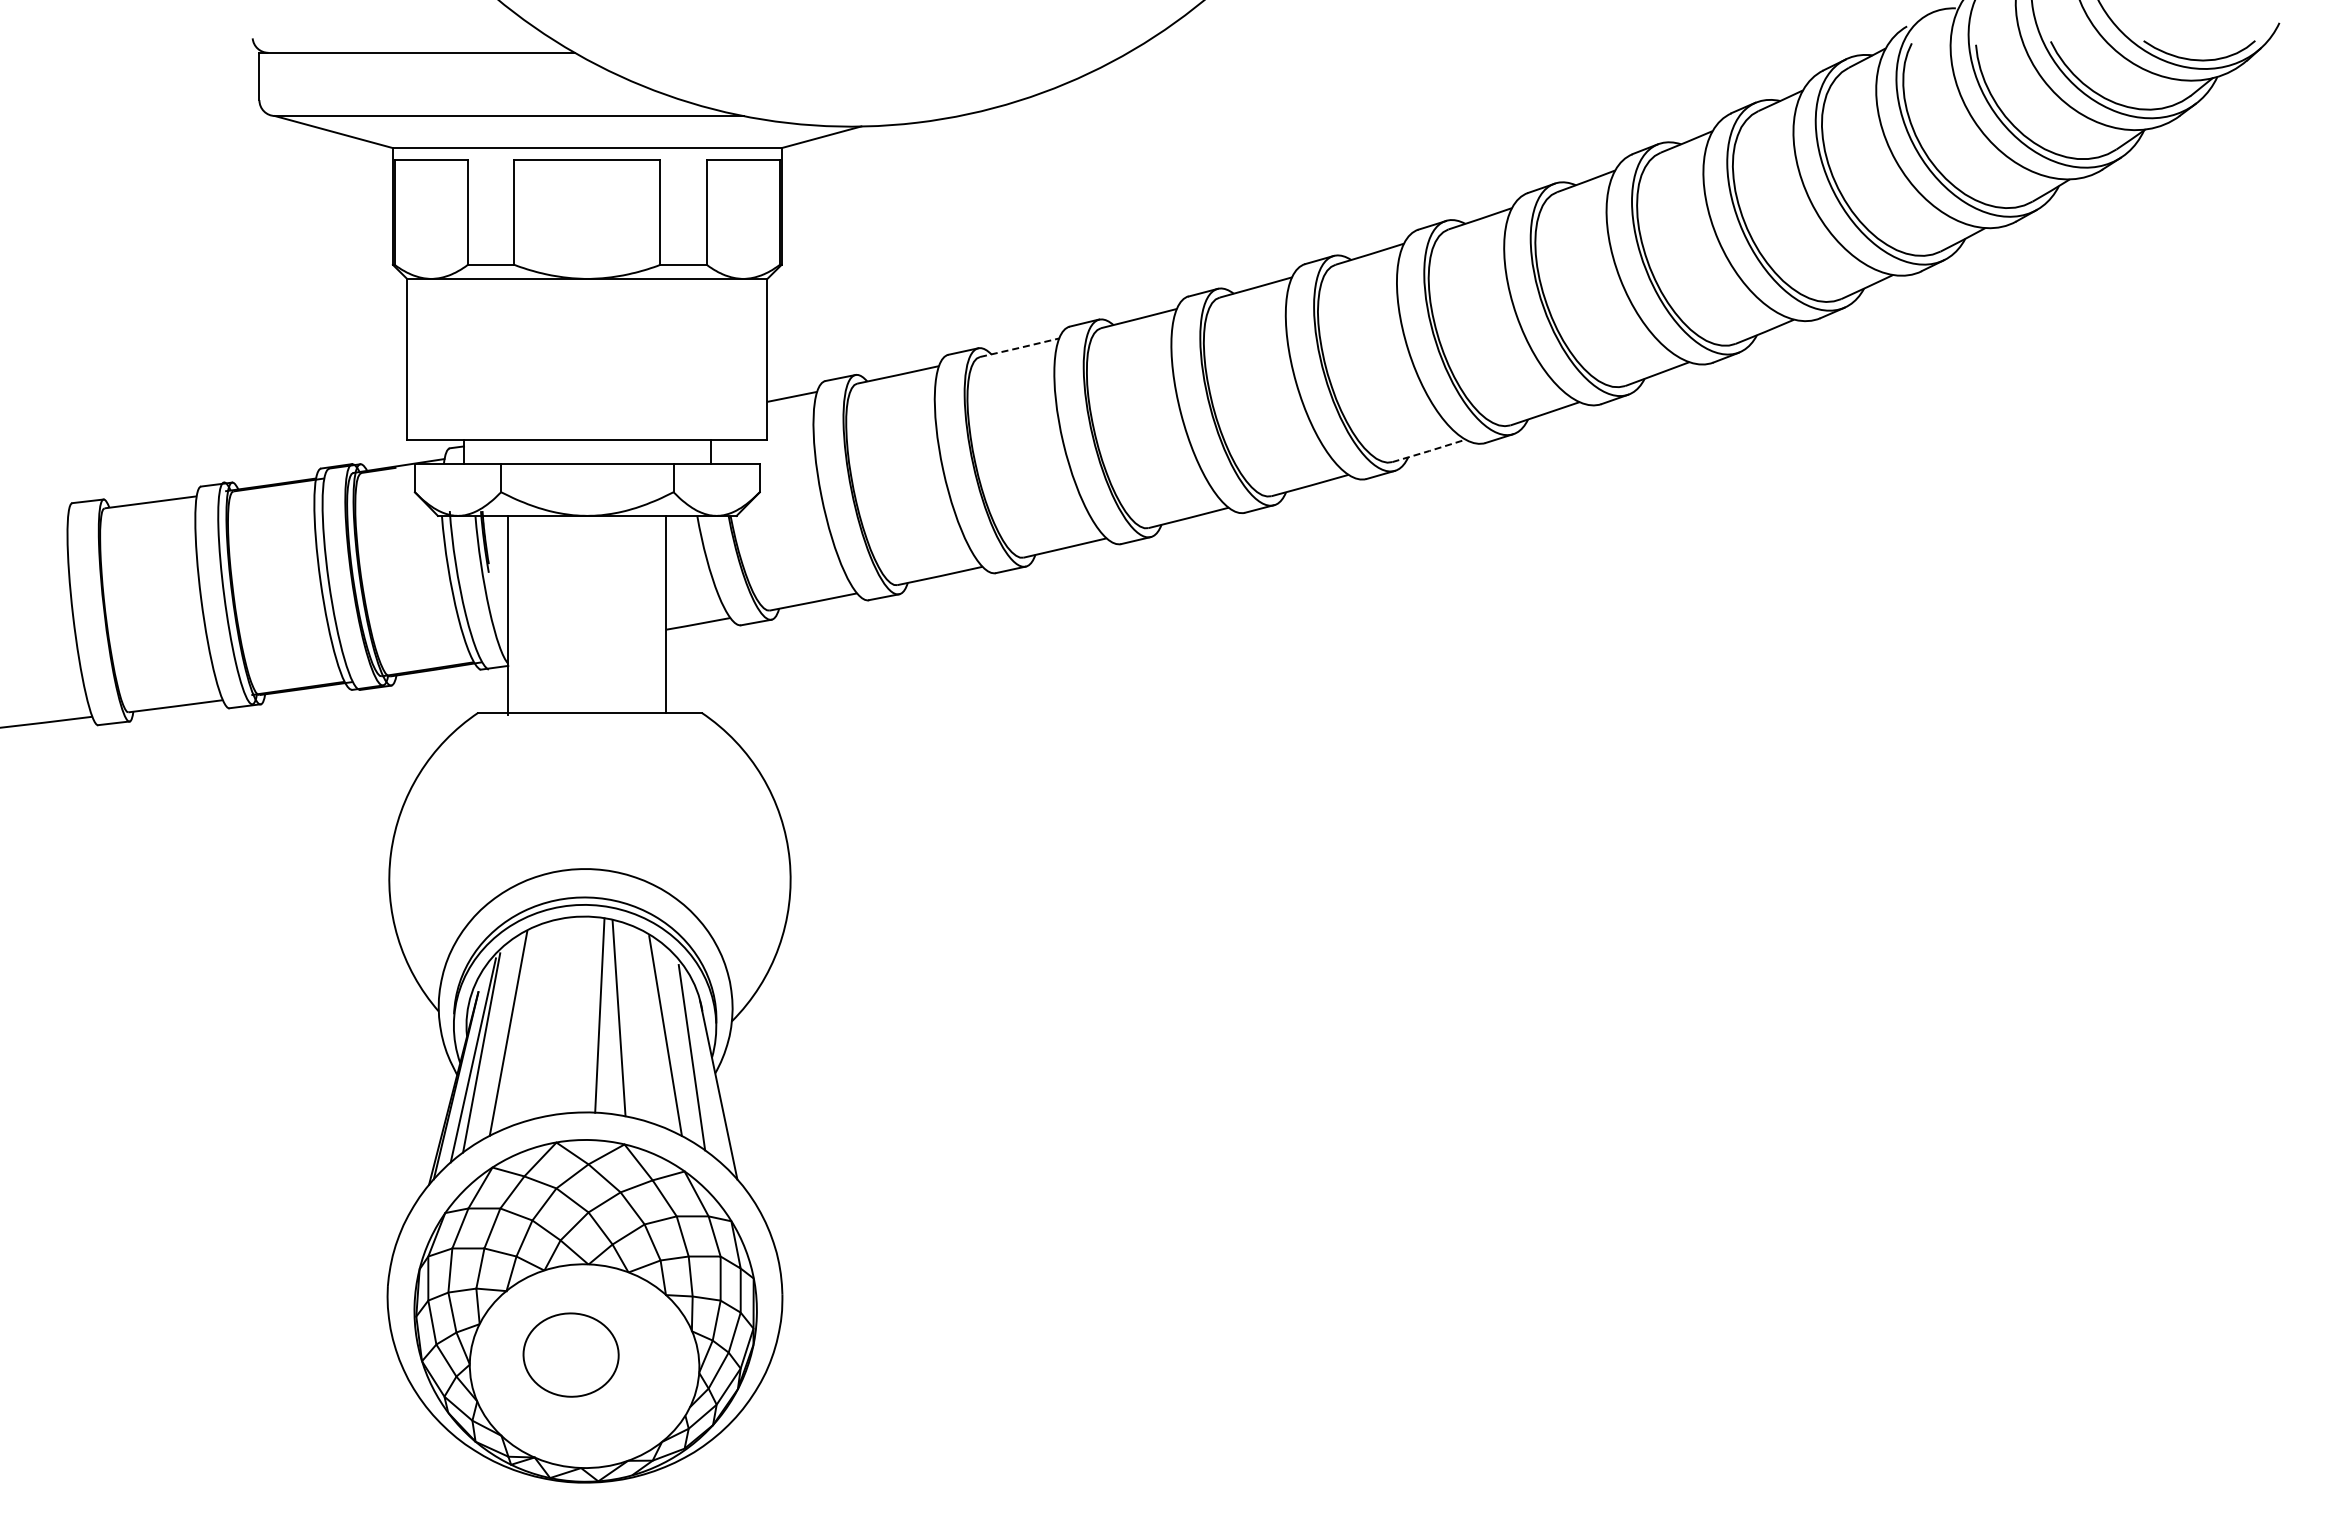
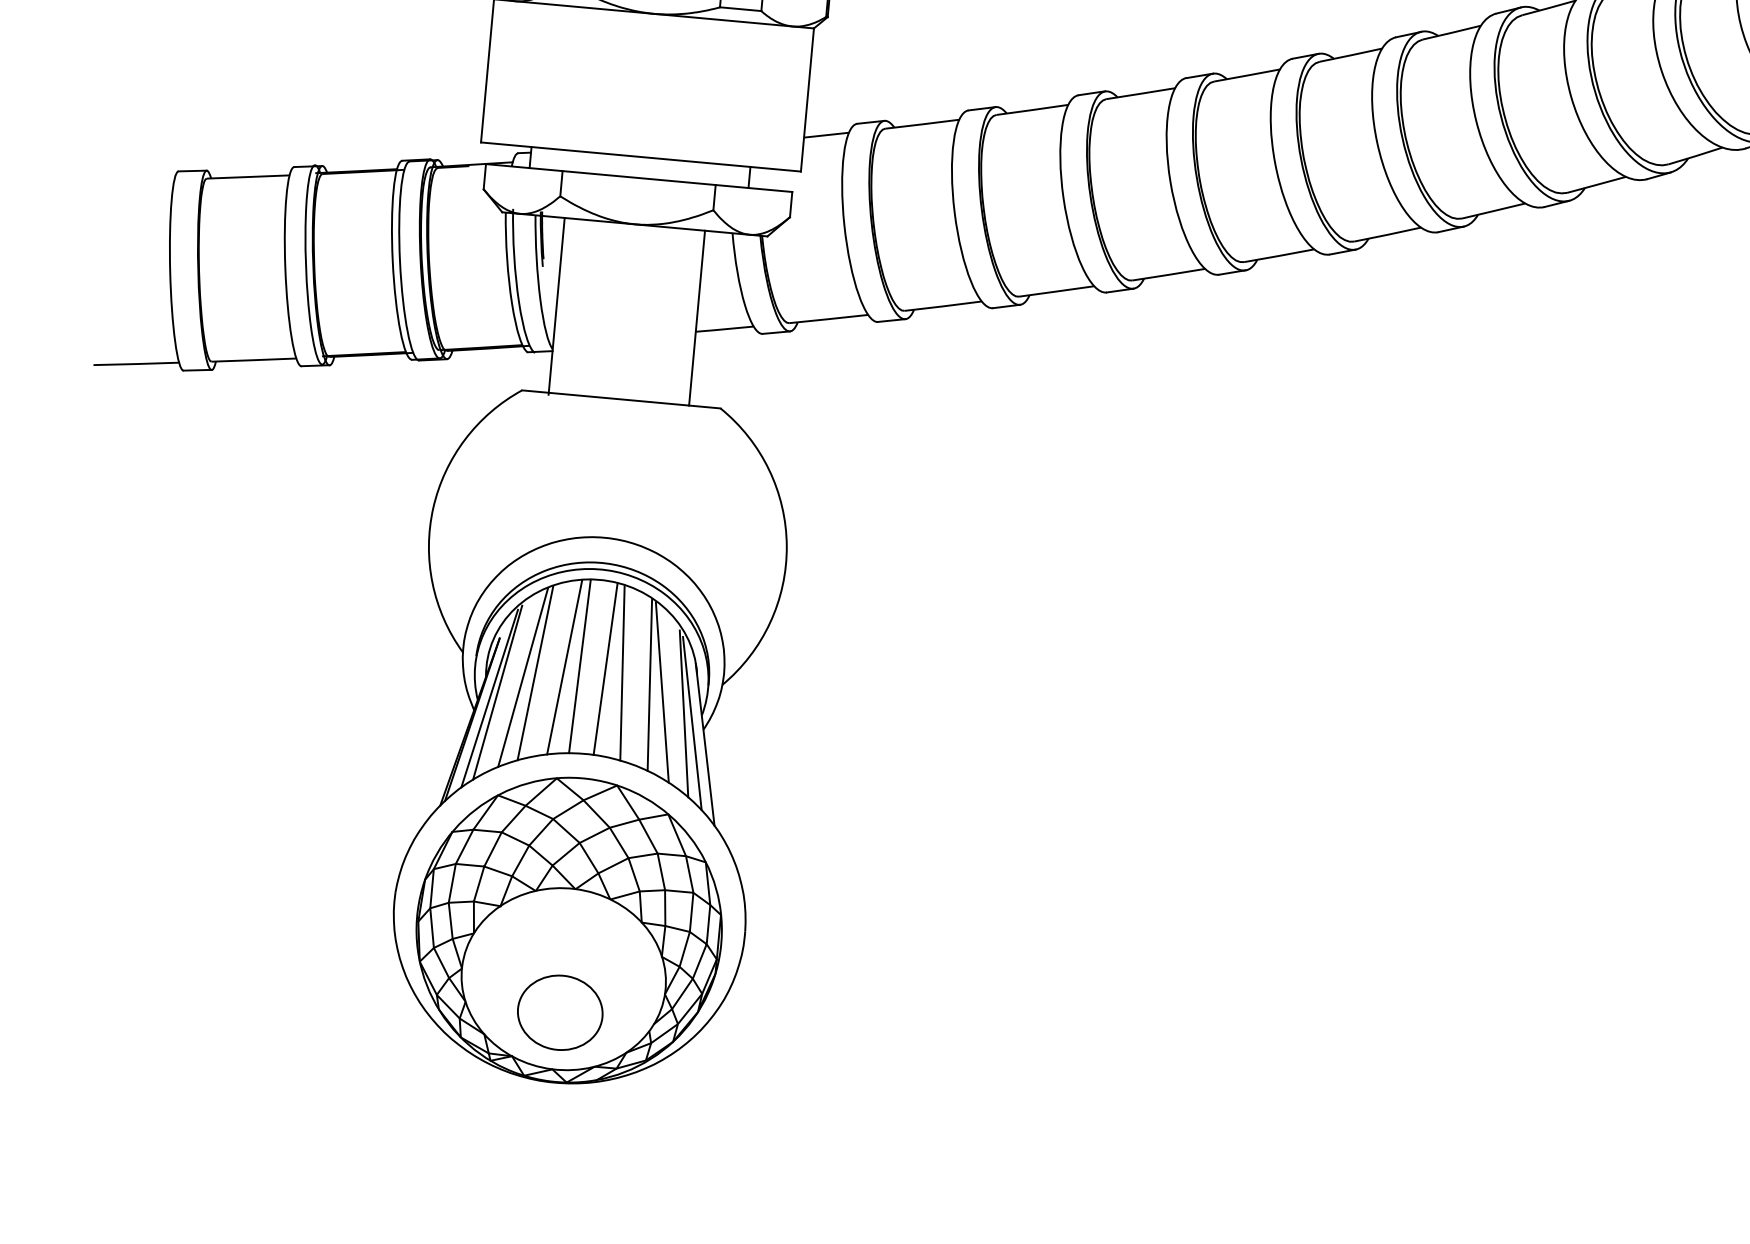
line: (1019, 347) -> (1032, 109), dashed -> solid
line: (1429, 451) -> (1387, 235), dashed -> solid
line: (570, 1015) -> (579, 666), added
line: (553, 1017) -> (564, 667), added
line: (521, 1027) -> (535, 673), added
line: (650, 1029) -> (649, 685), added
line: (702, 1067) -> (692, 723), added
part: (570, 1354) -> (559, 1012), moved

